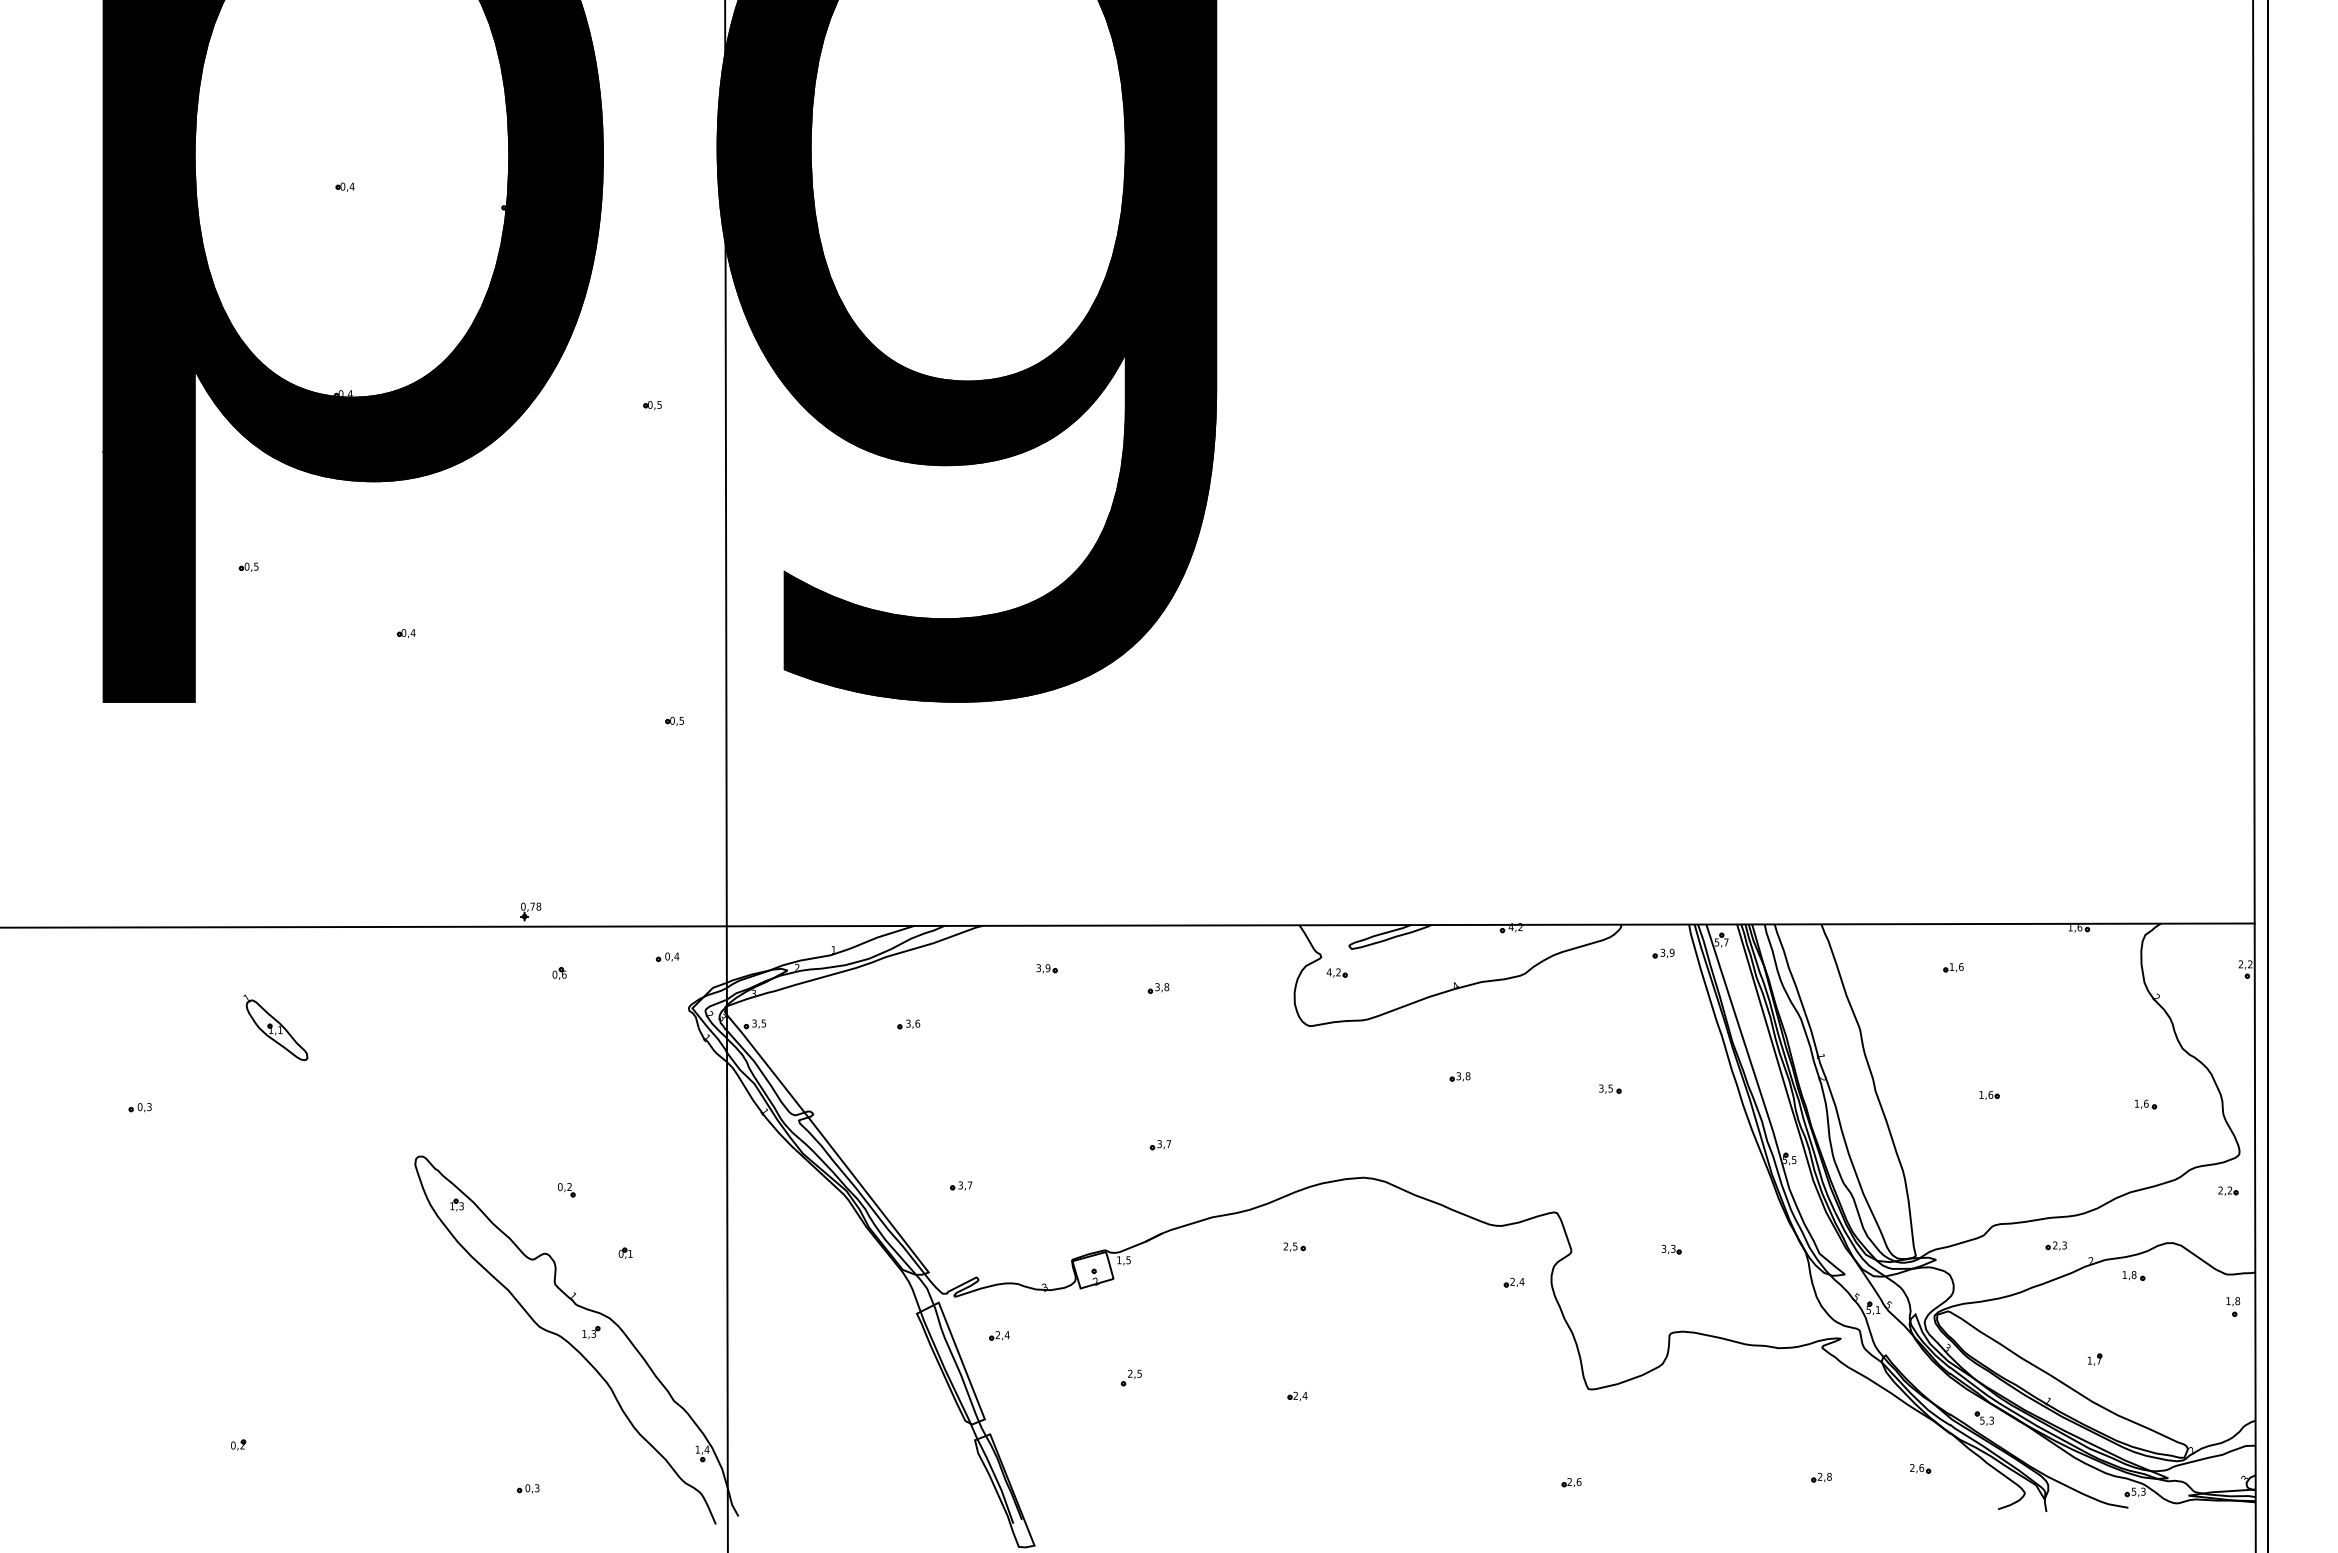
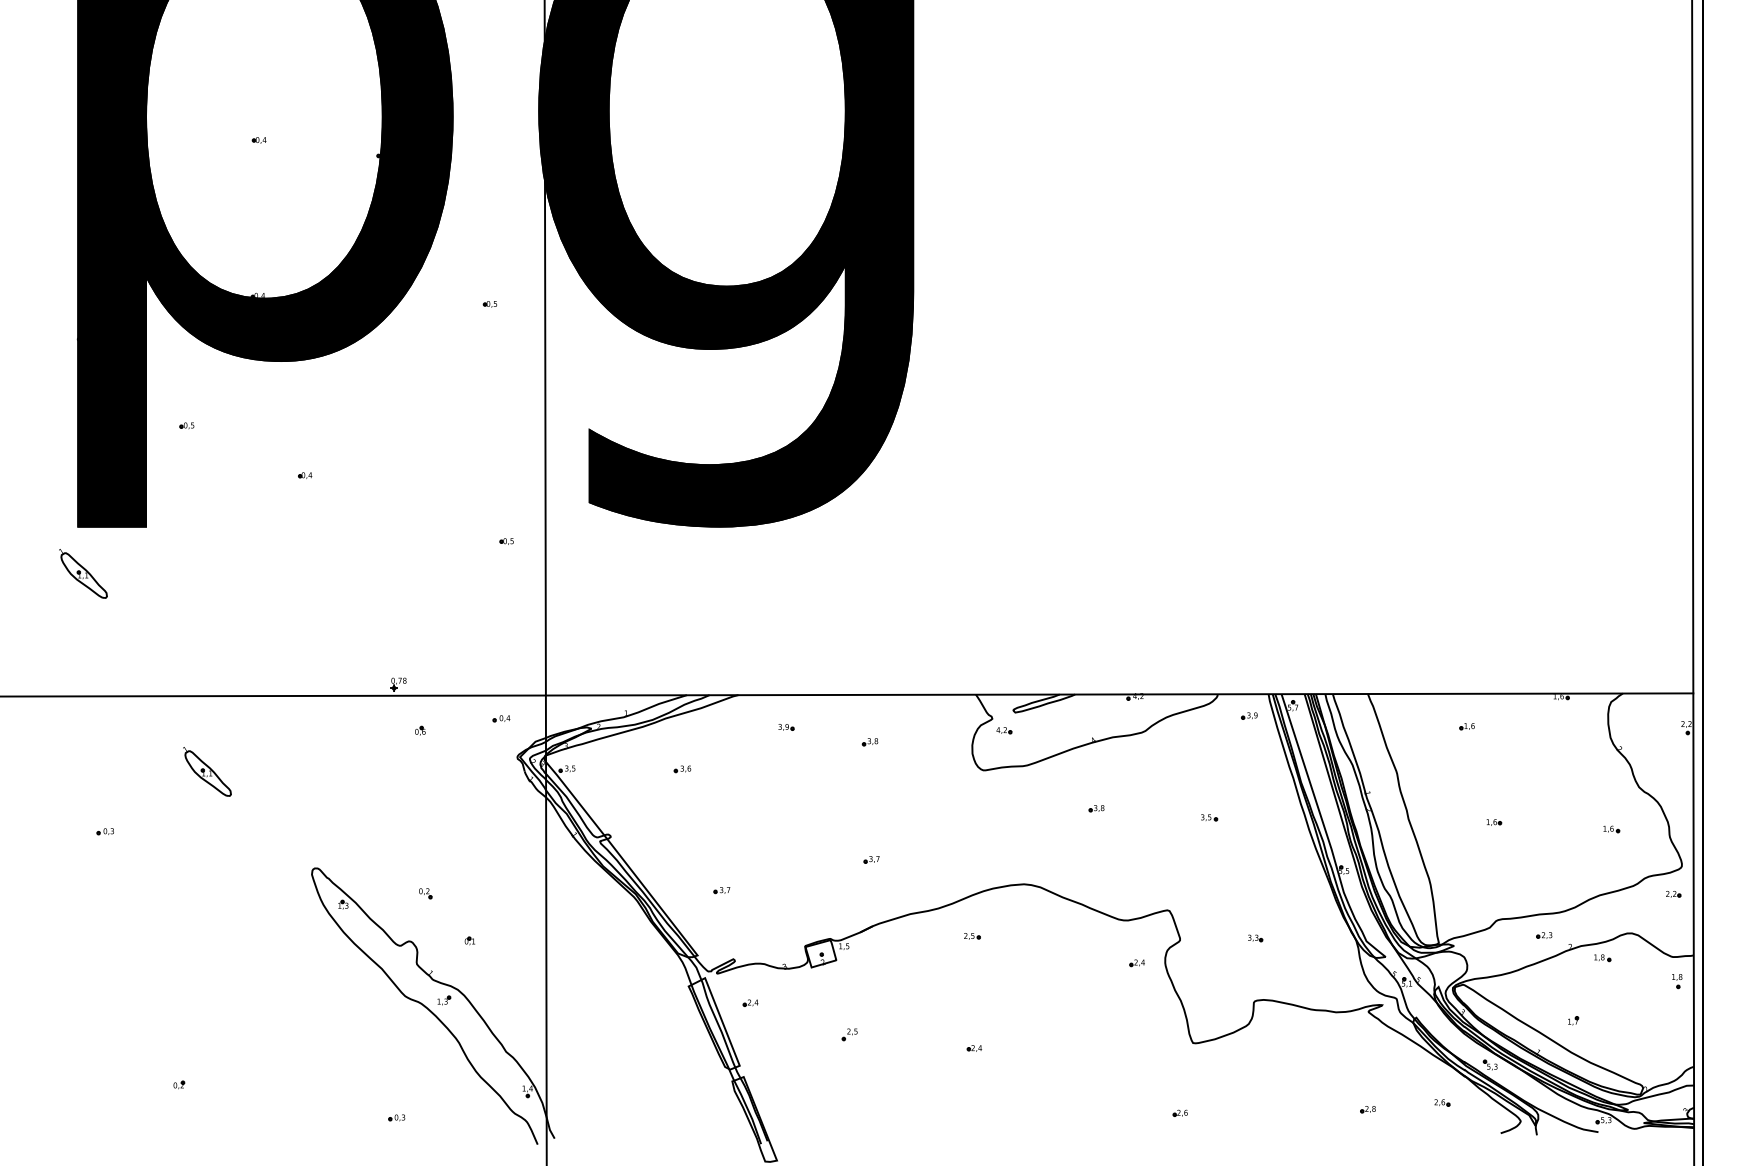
part: (111, 763) -> (83, 573), added

